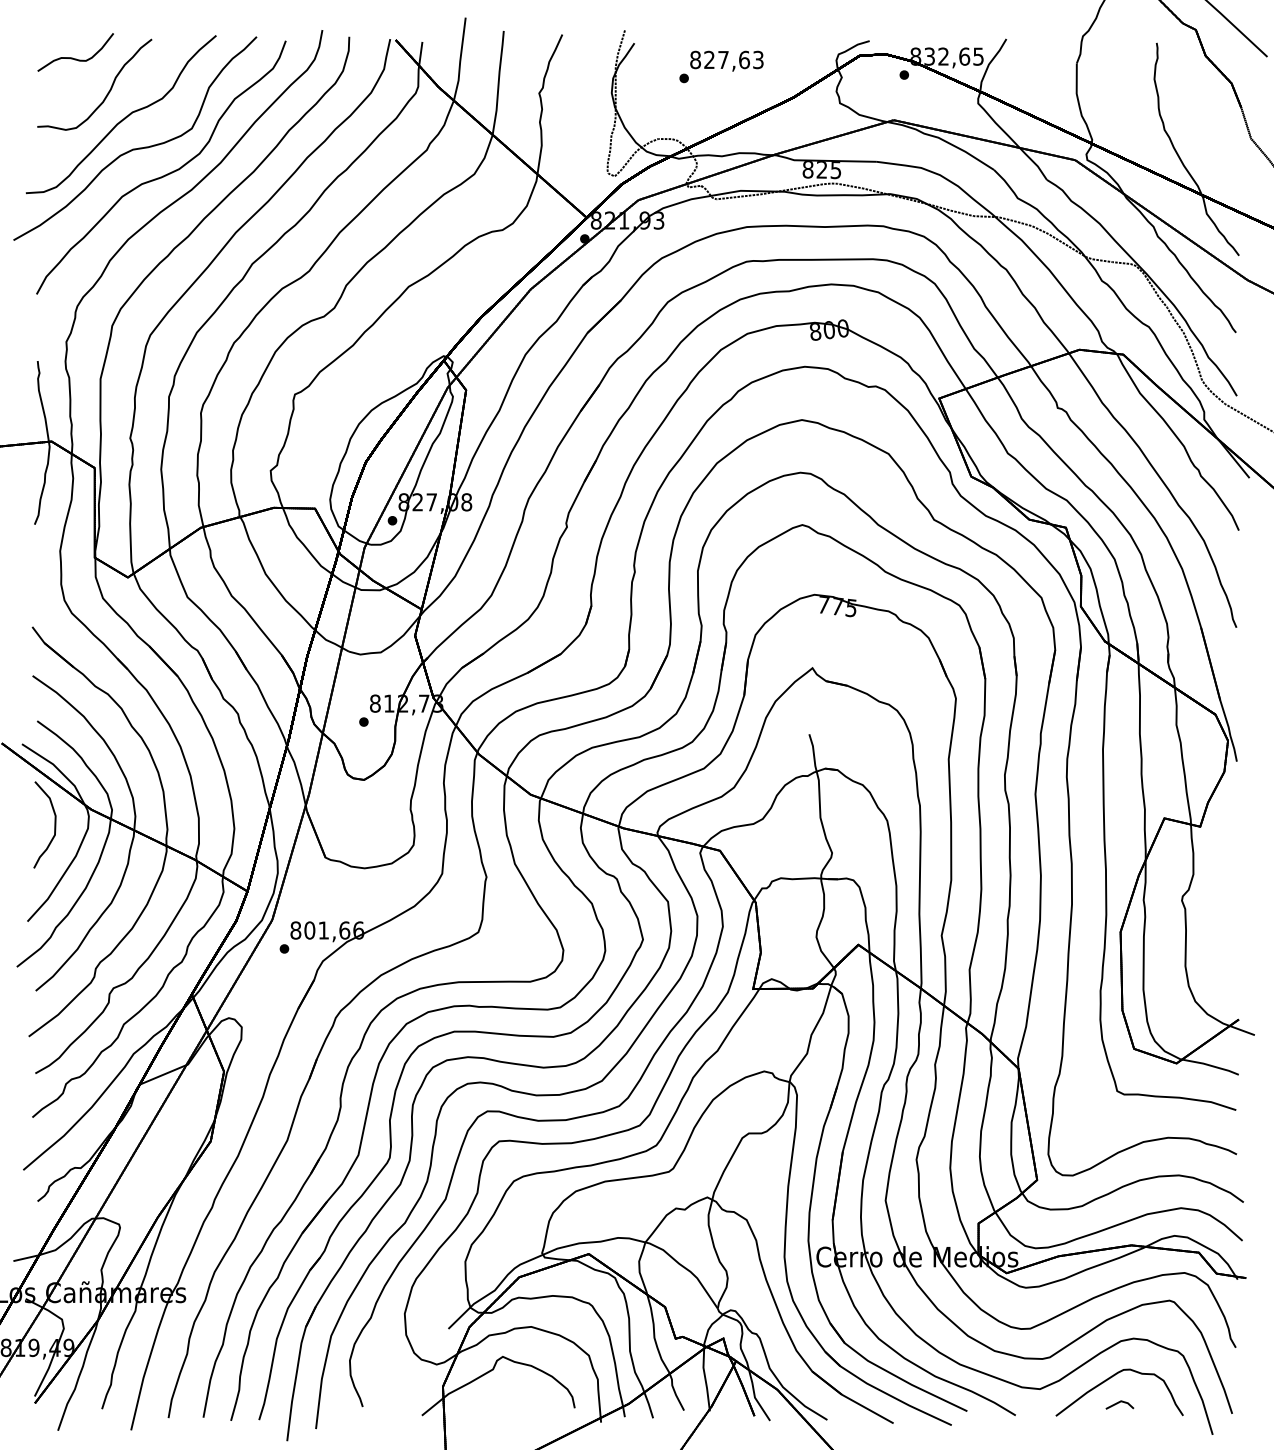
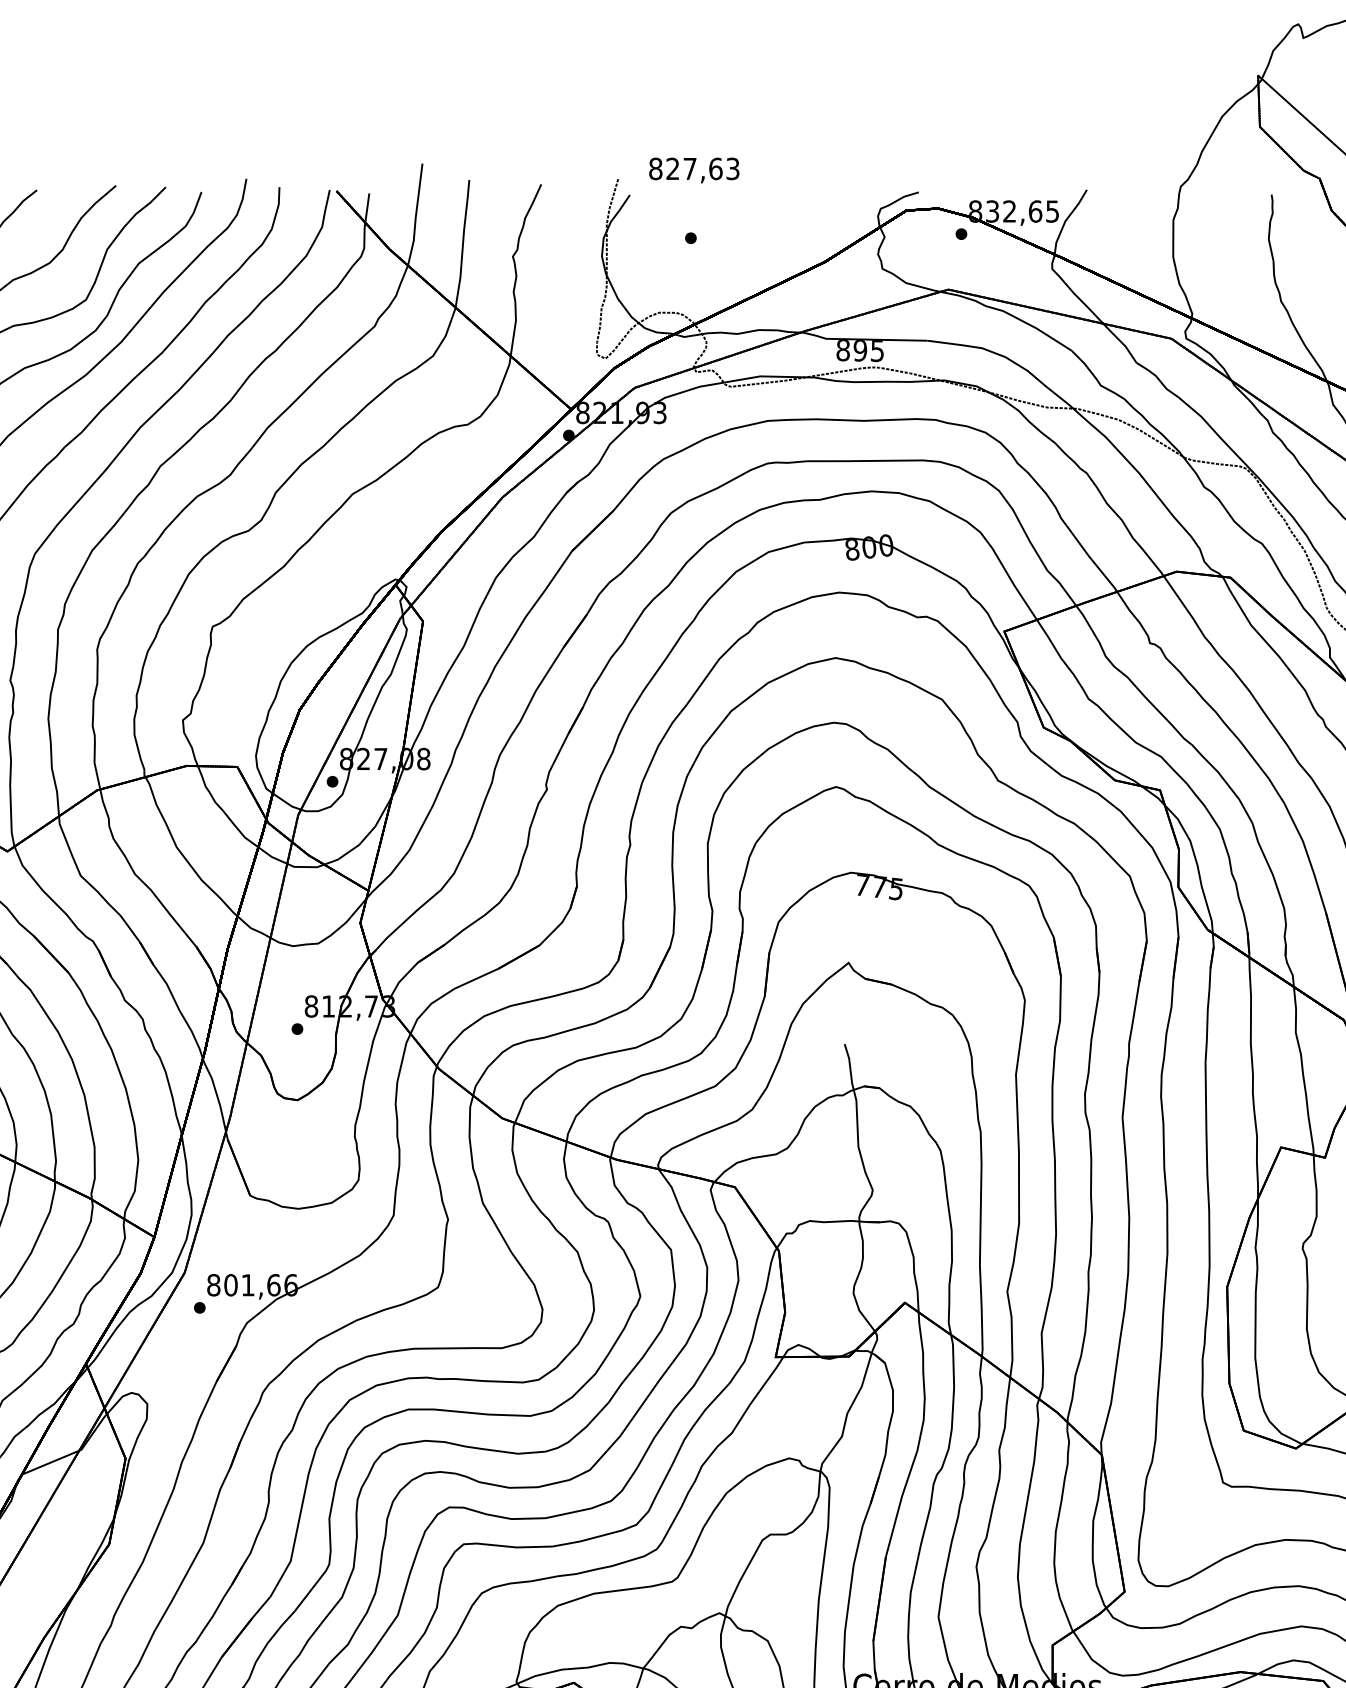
text: (726, 60) -> (693, 169), moved
text: (821, 169) -> (859, 350), 825 -> 895

